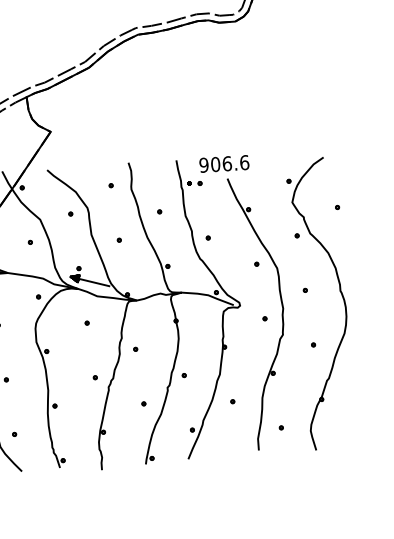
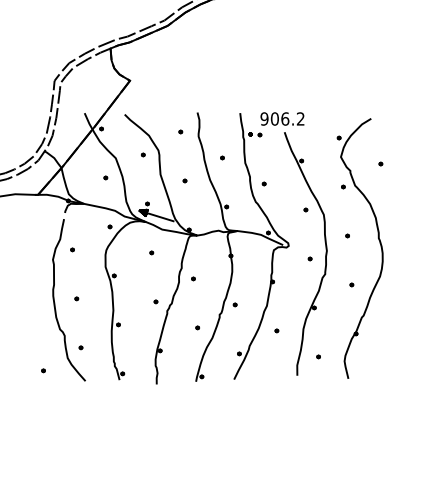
text: (244, 162) -> (300, 118), 906.6 -> 906.2

